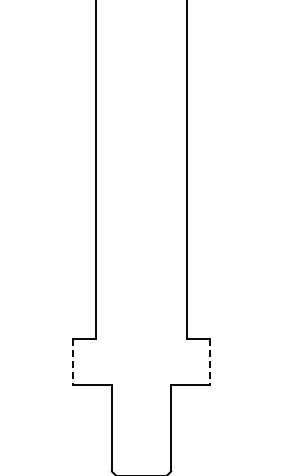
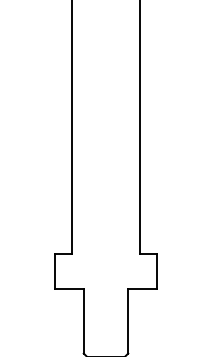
line: (73, 362) -> (55, 271), dashed -> solid
line: (209, 362) -> (156, 271), dashed -> solid

